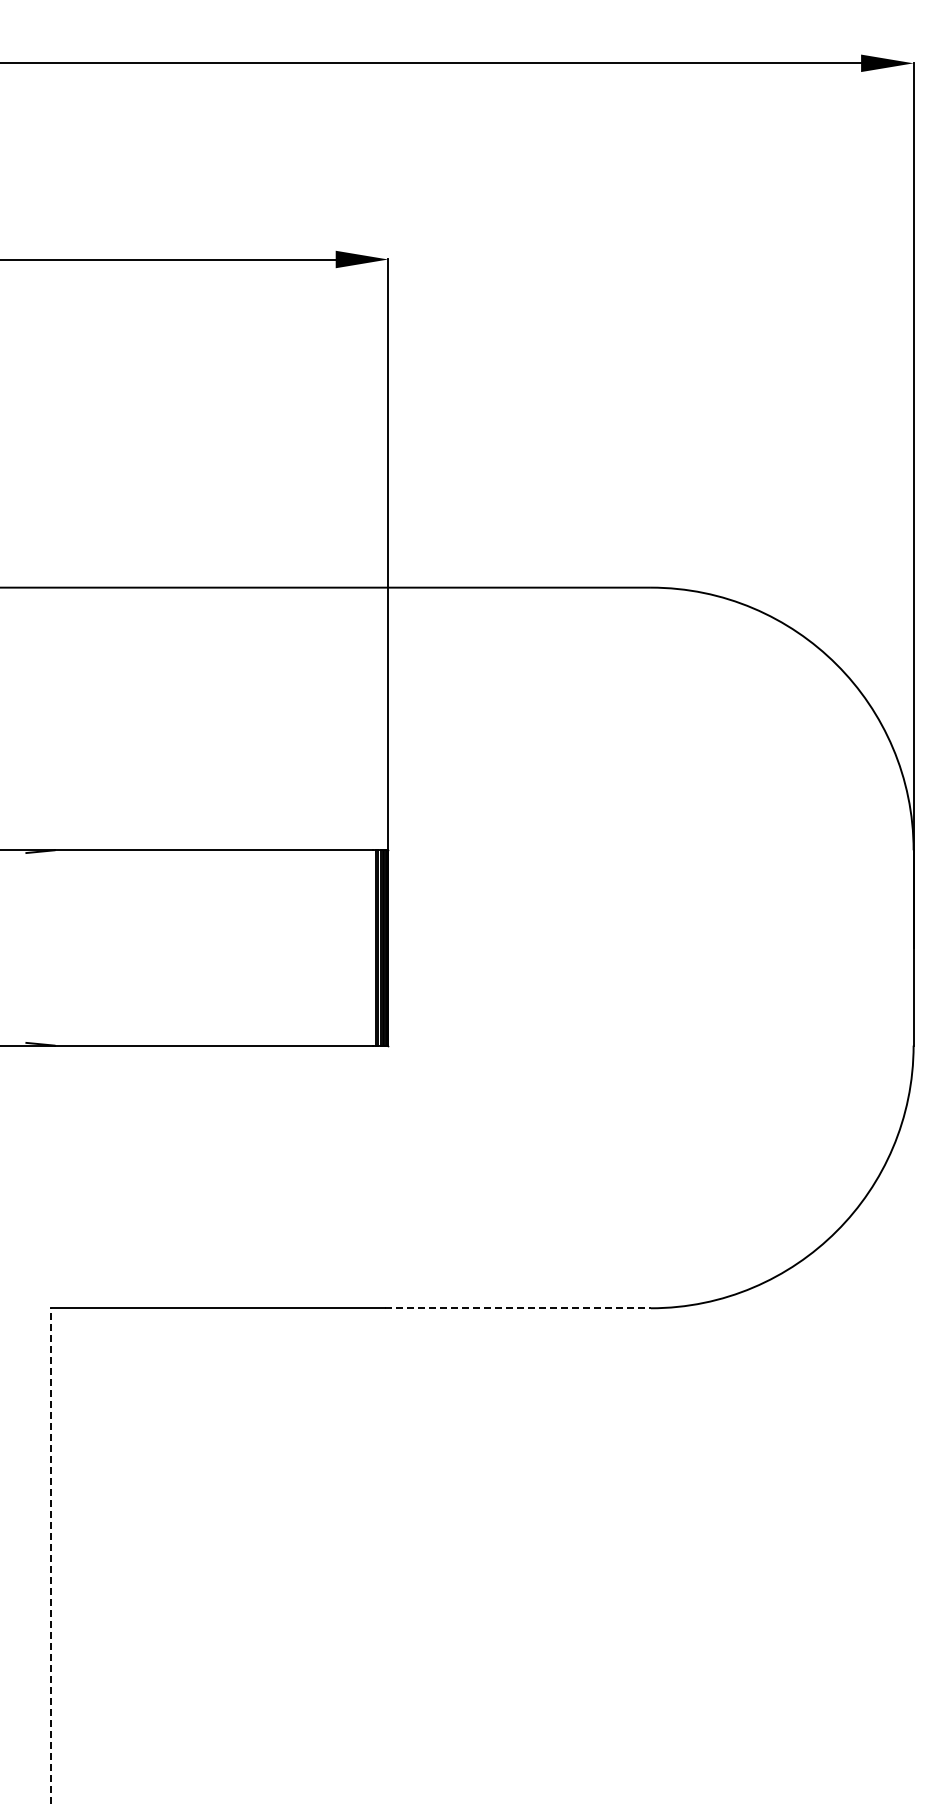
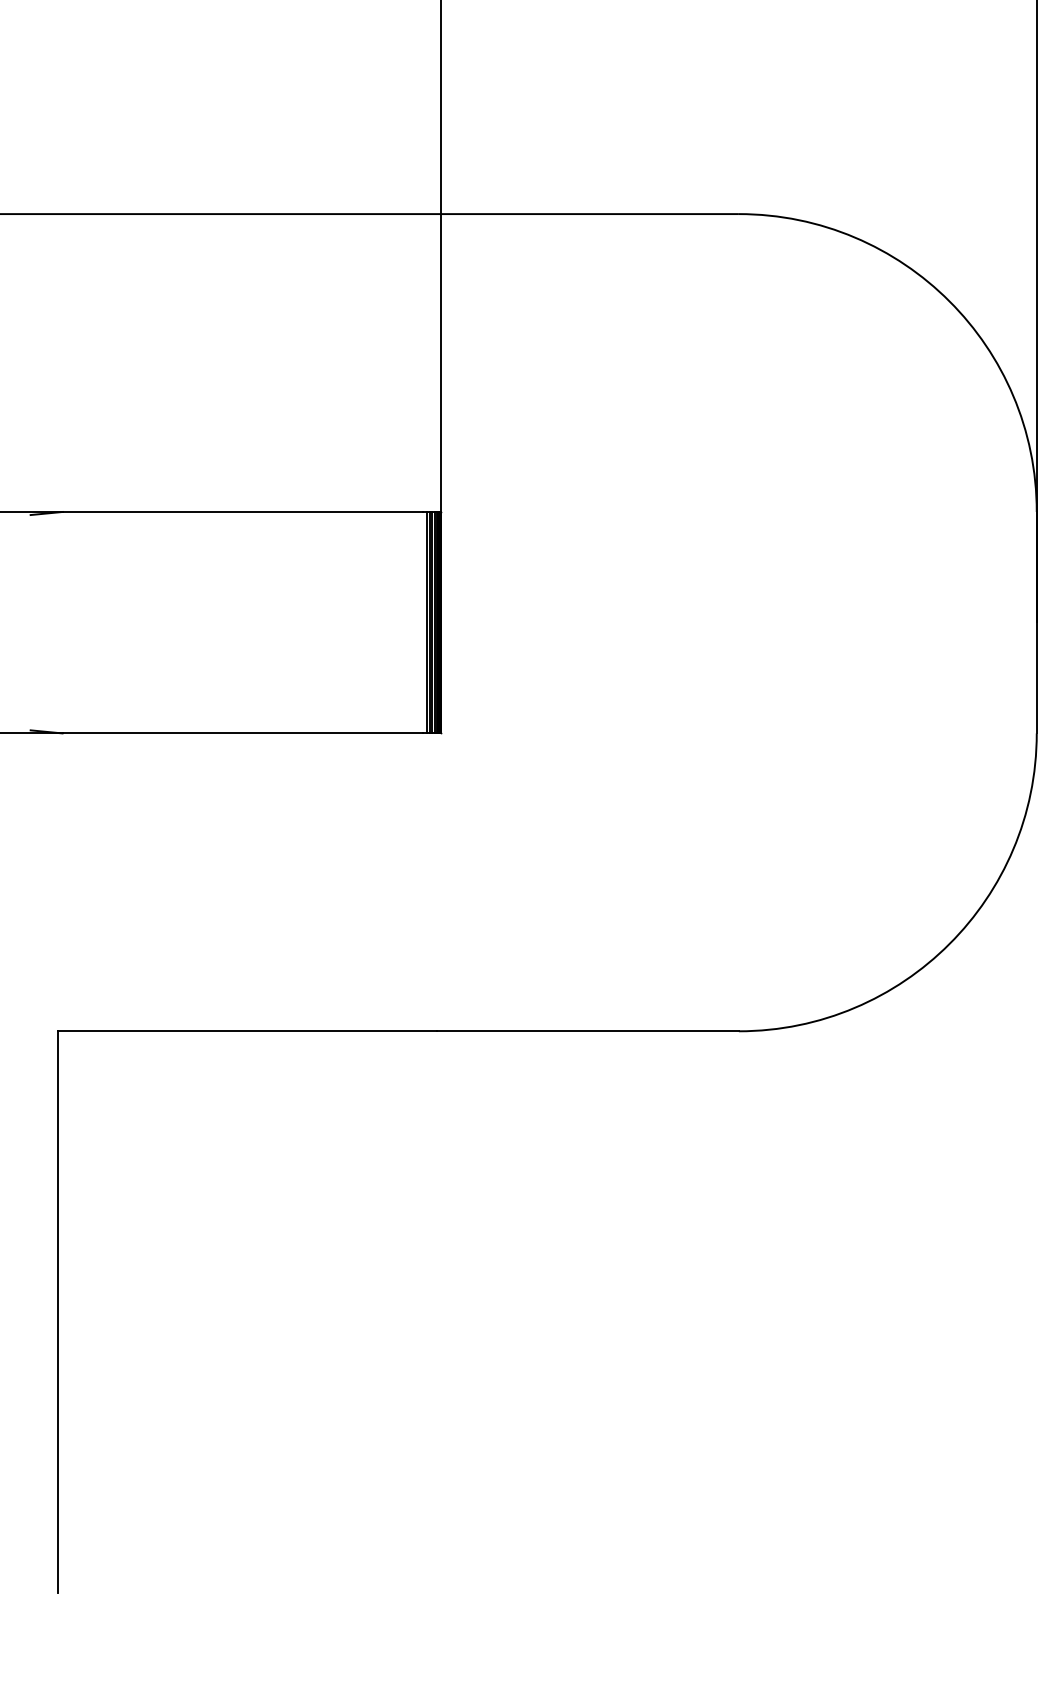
line: (517, 1308) -> (587, 1031), dashed -> solid
line: (50, 1556) -> (57, 1312), dashed -> solid

